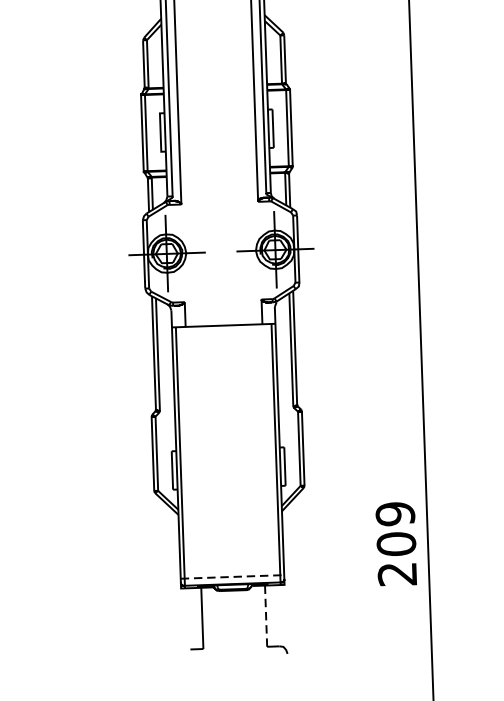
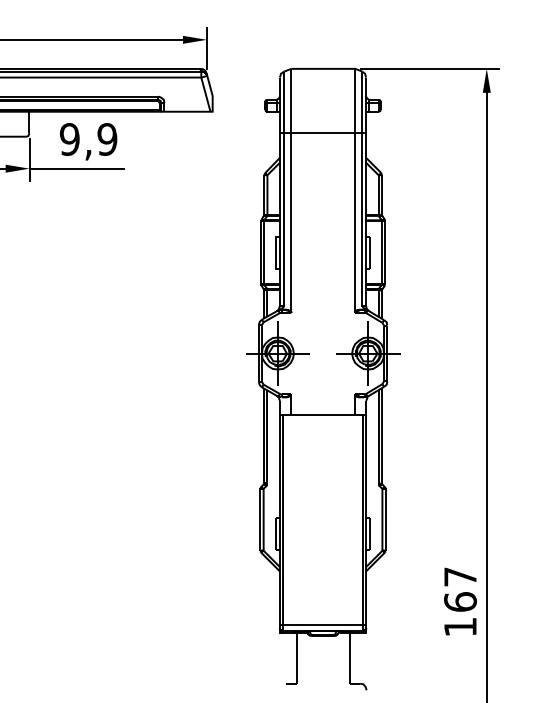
text: (396, 543) -> (460, 601), 209 -> 167
line: (233, 576) -> (323, 624), dashed -> solid
line: (265, 616) -> (349, 658), dashed -> solid

